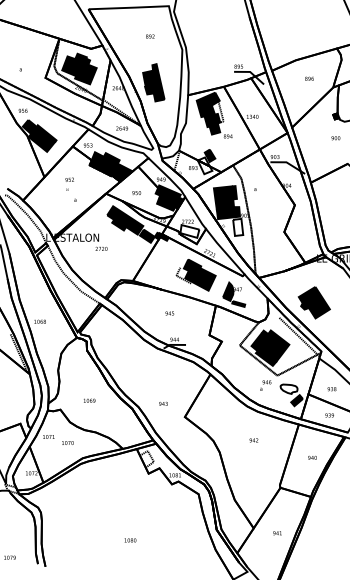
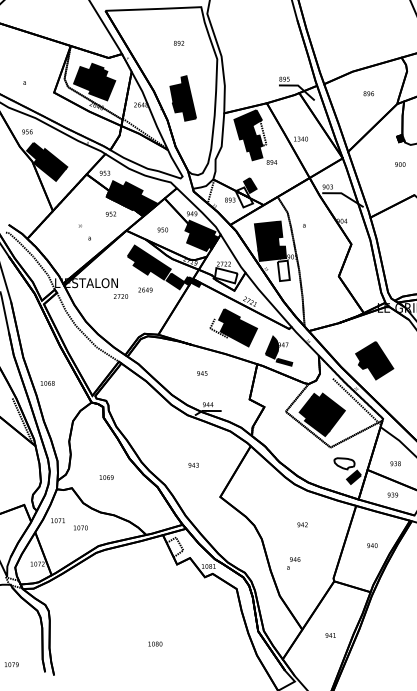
text: (122, 128) -> (145, 289), moved
text: (69, 179) -> (110, 213), moved
text: (265, 385) -> (293, 563), moved
text: (163, 403) -> (193, 464), moved

